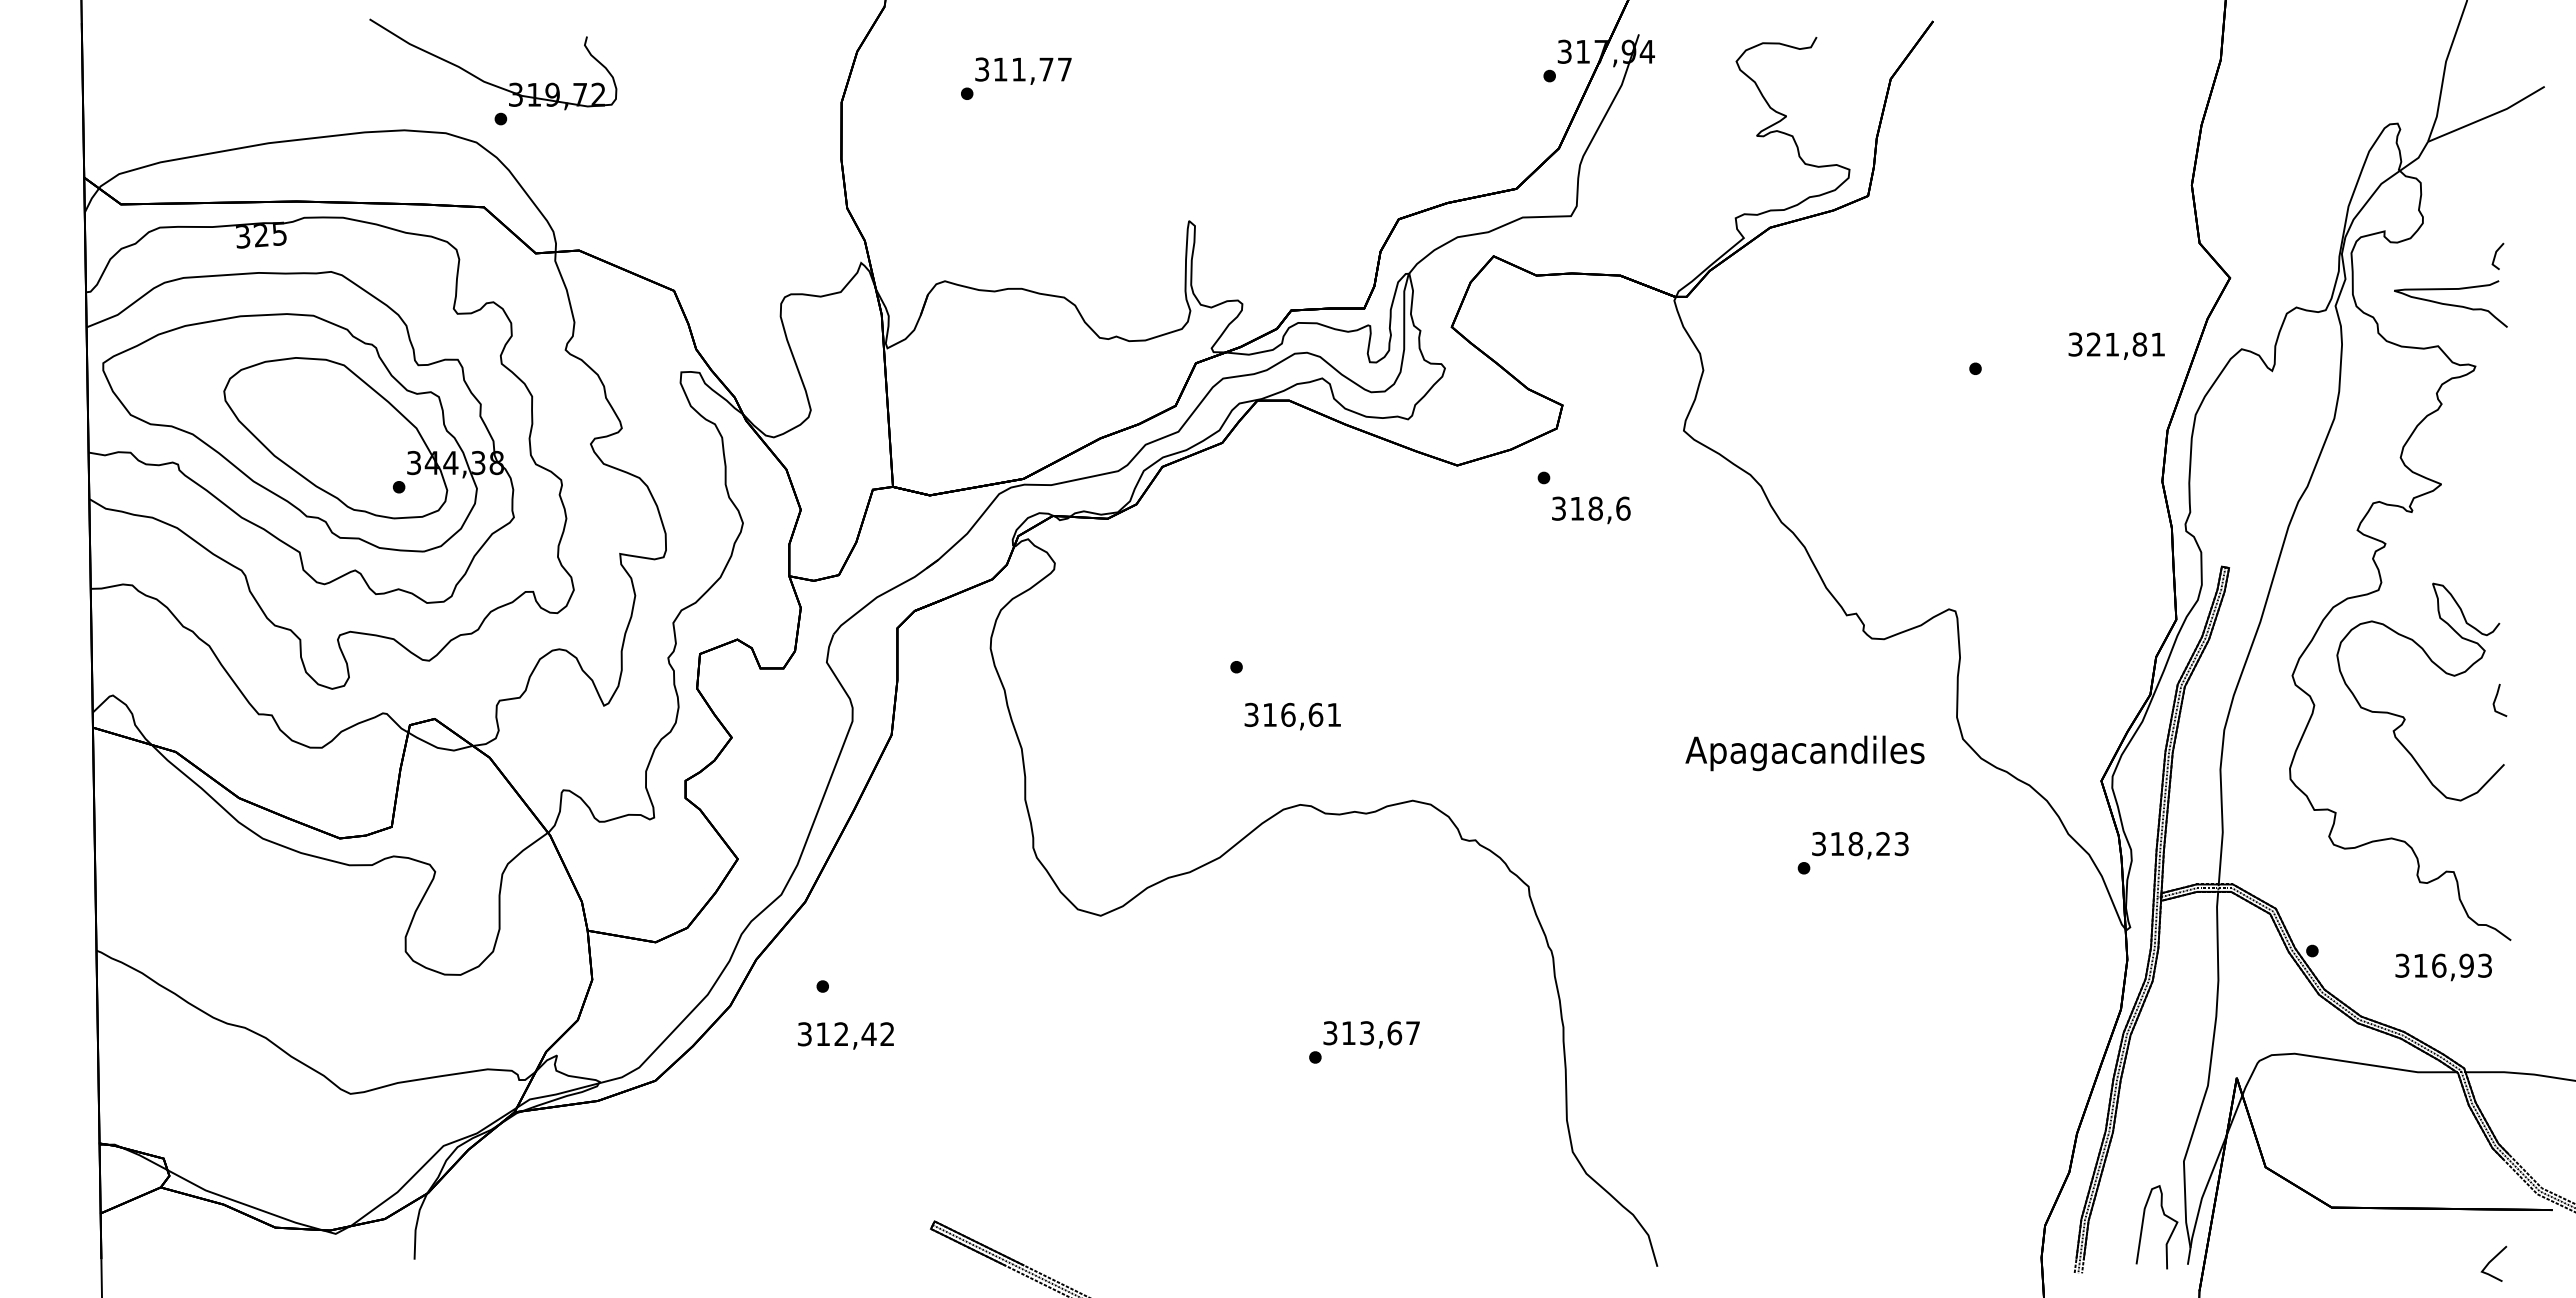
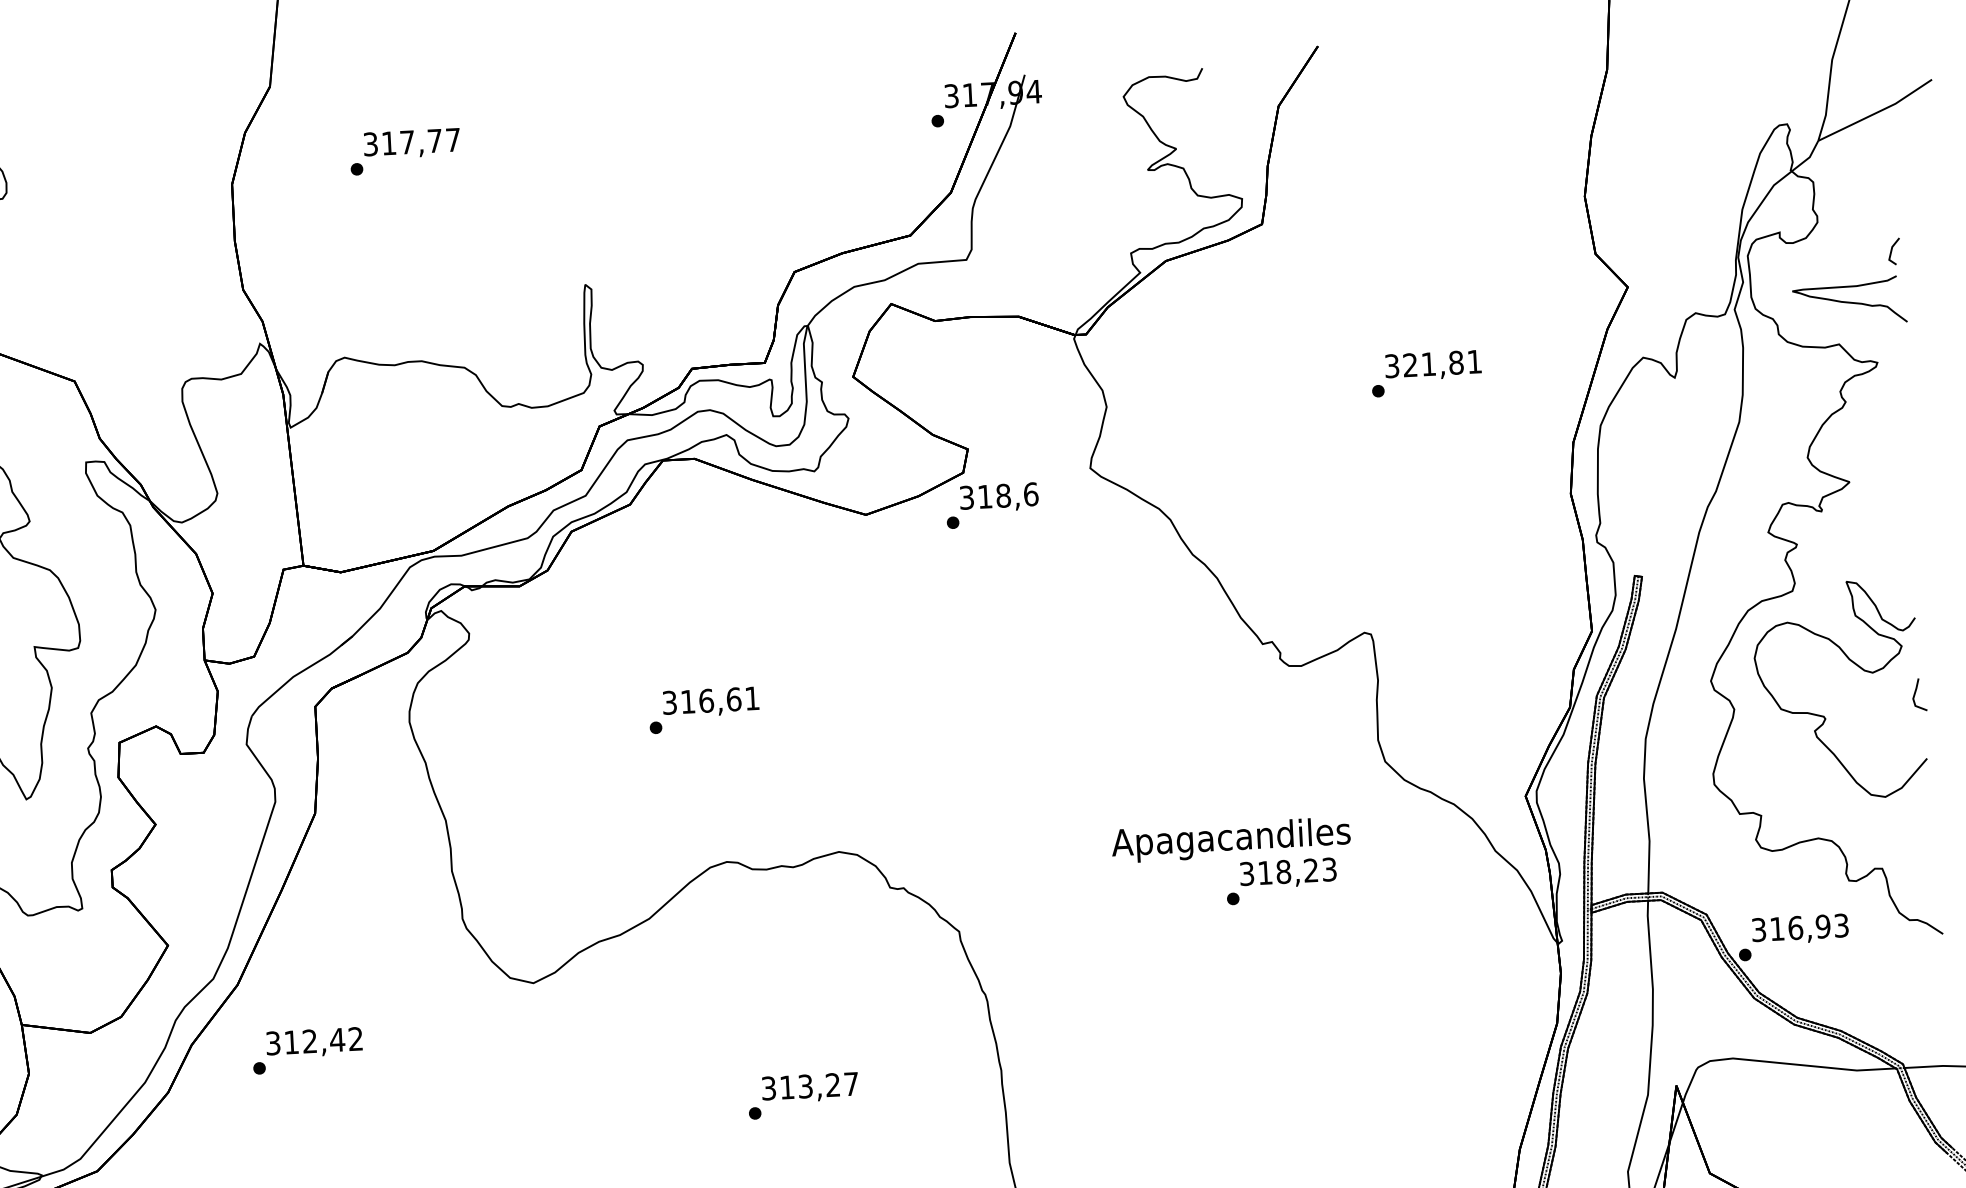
text: (1018, 69) -> (406, 142), 311,77 -> 317,77
text: (2116, 345) -> (1433, 364), moved
text: (1591, 510) -> (999, 497), moved
text: (1292, 716) -> (710, 702), moved
text: (1804, 753) -> (1230, 840), moved
text: (2443, 967) -> (1800, 929), moved
text: (1394, 1033) -> (832, 1085), 313,67 -> 313,27
text: (845, 1035) -> (313, 1042), moved

